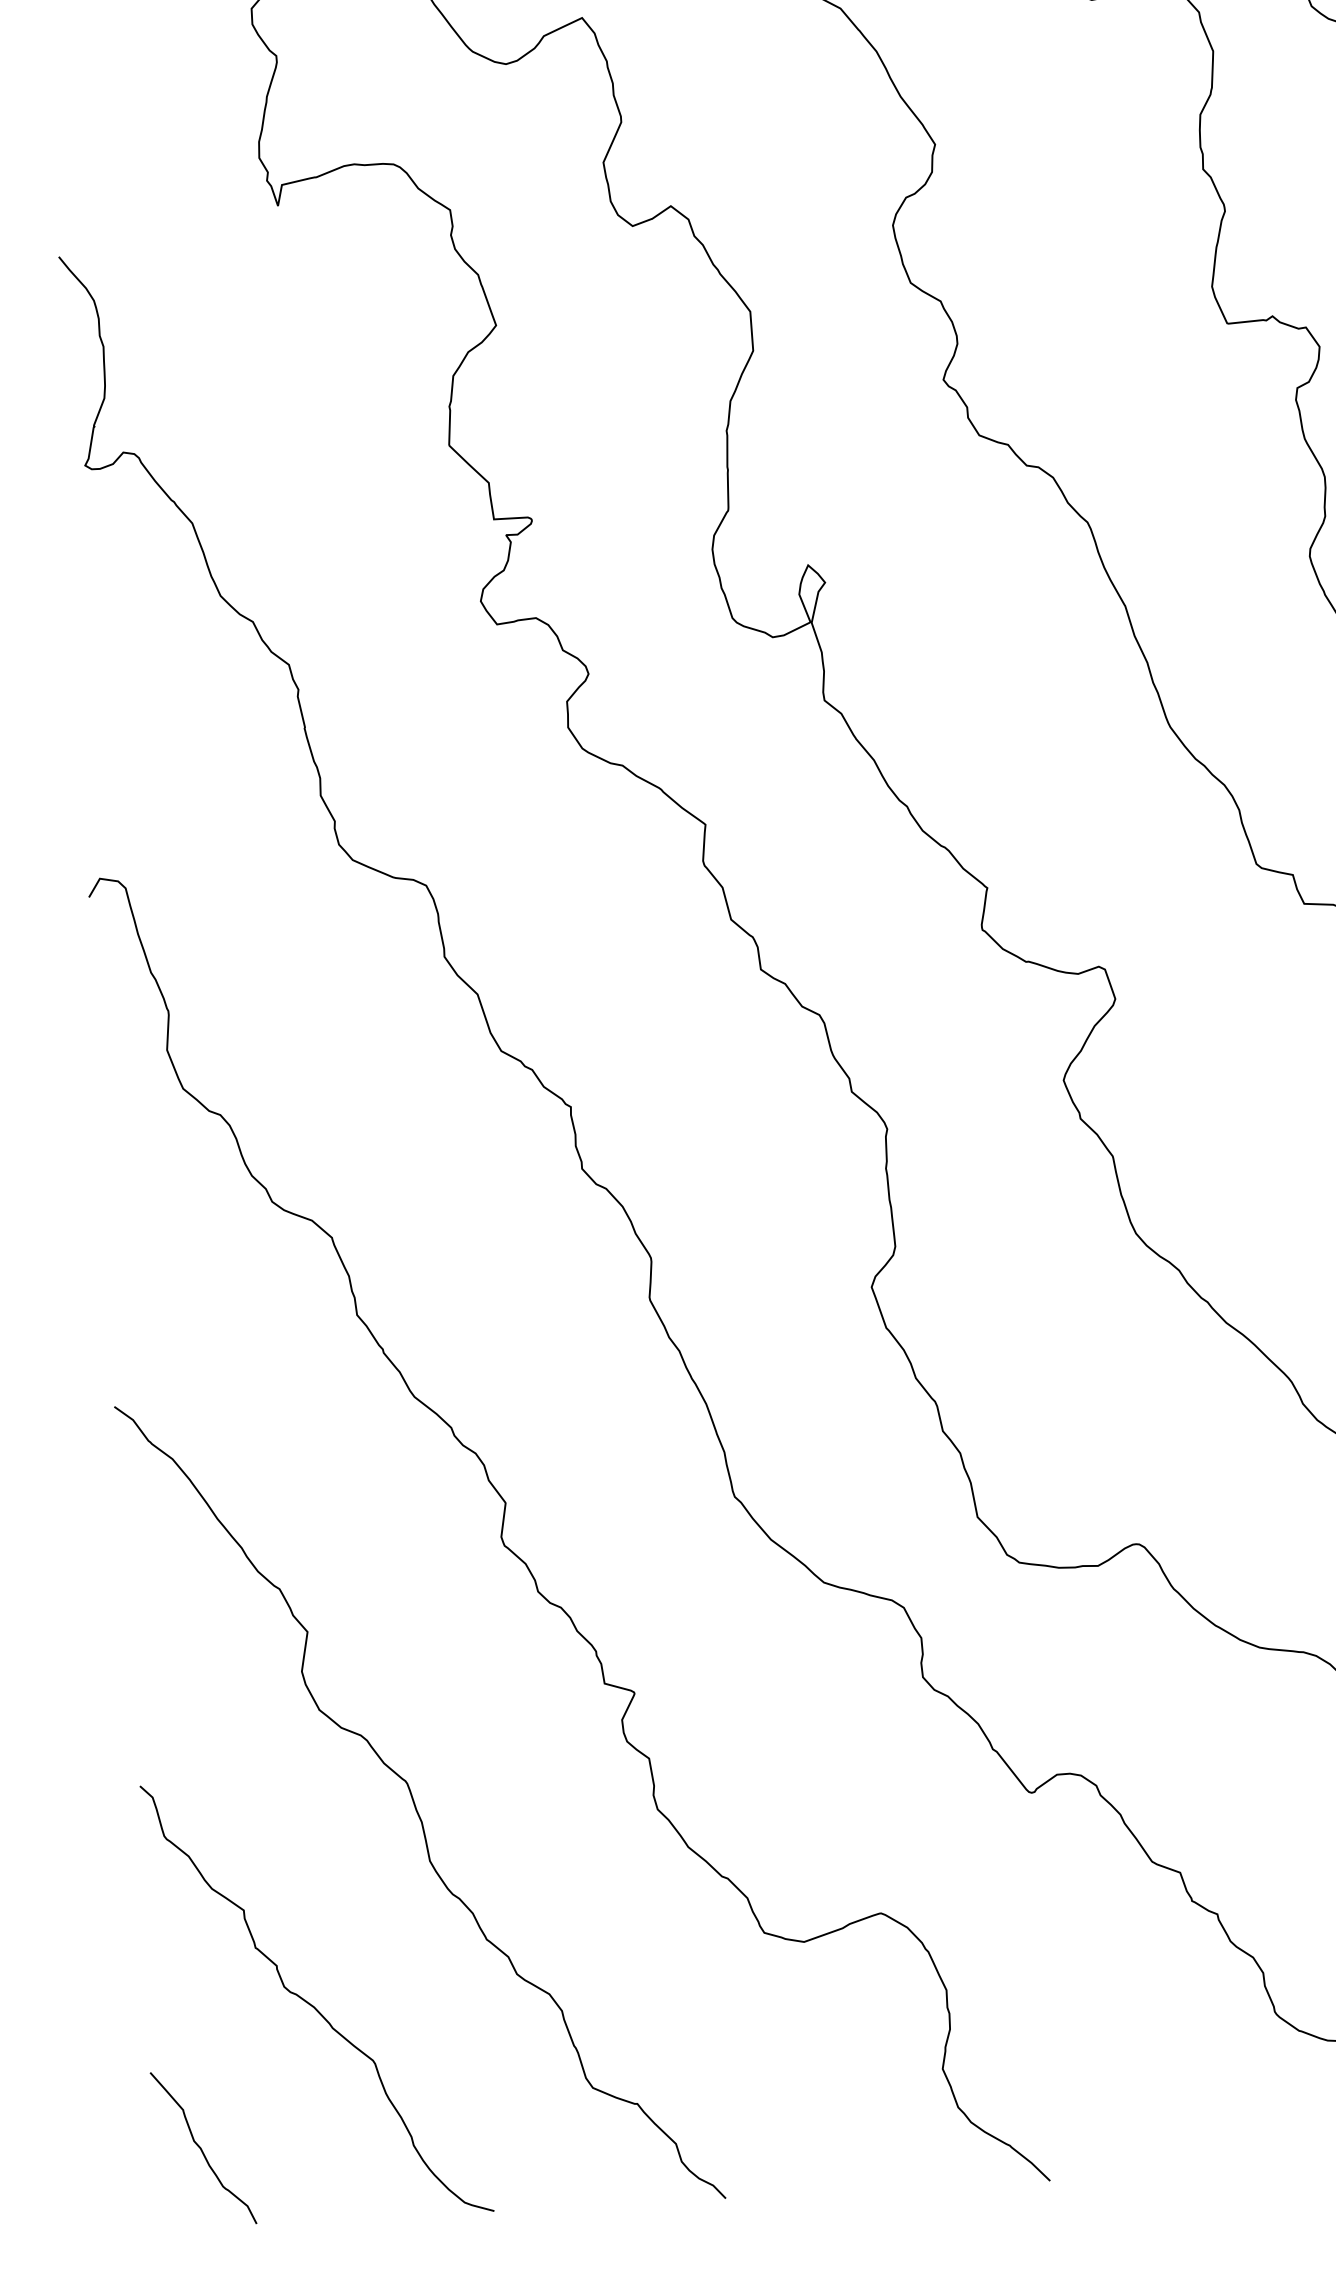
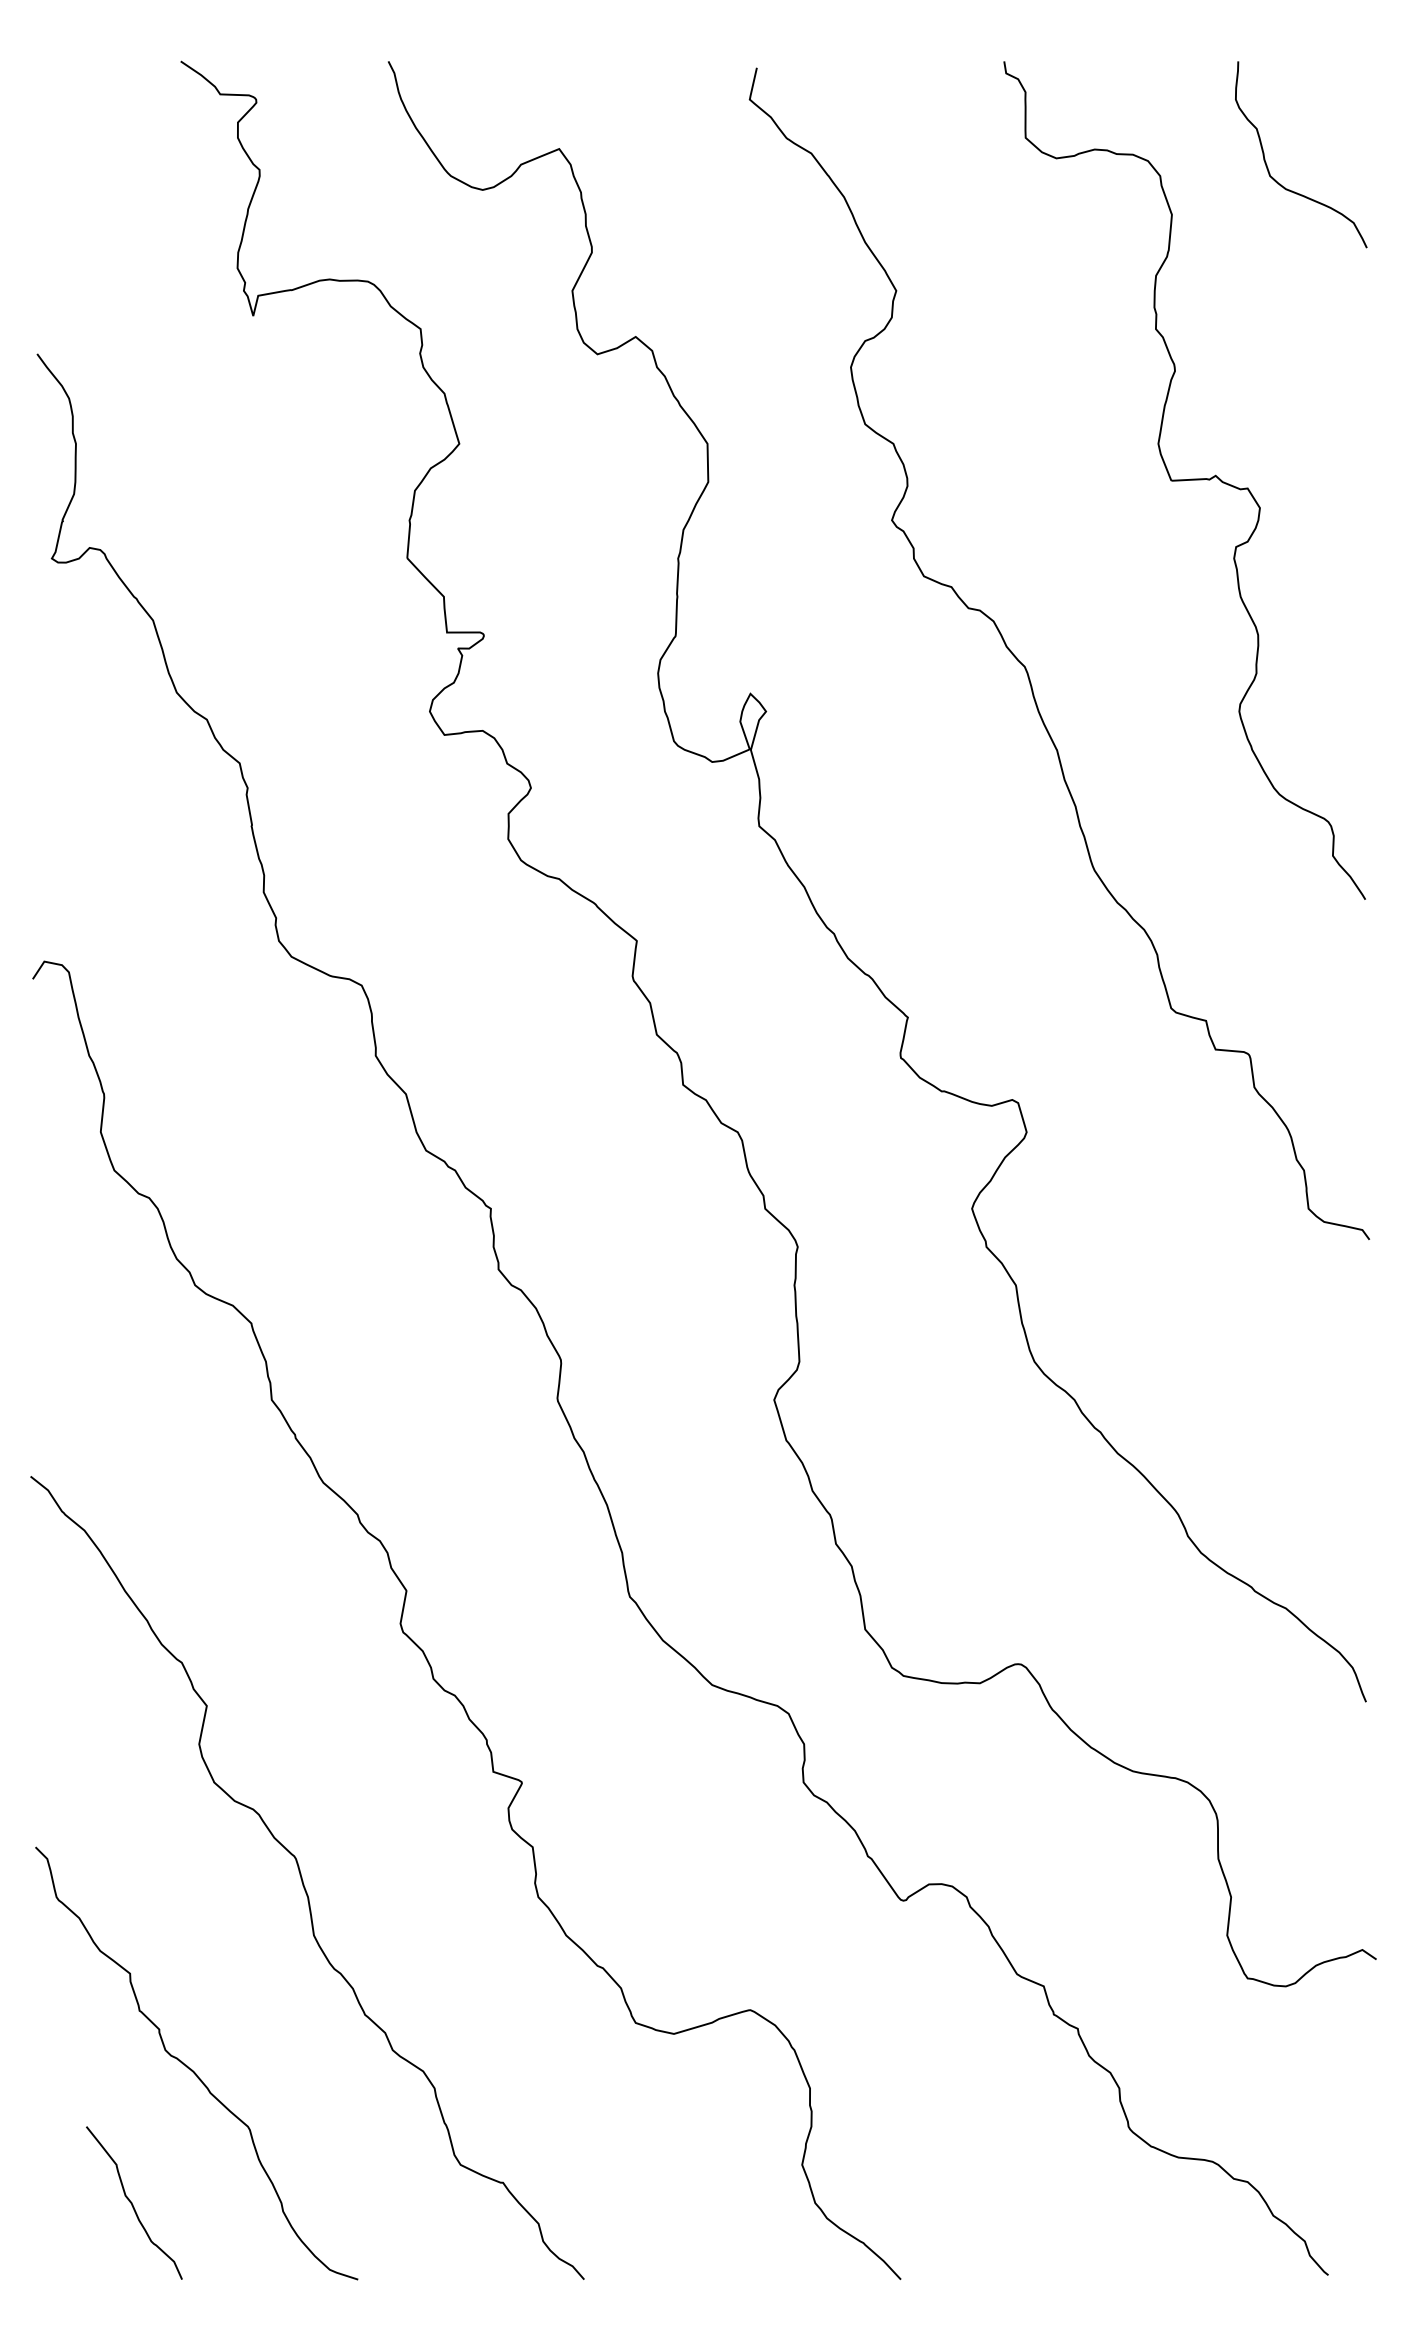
curve: (201, 2147) -> (132, 2202), moved

